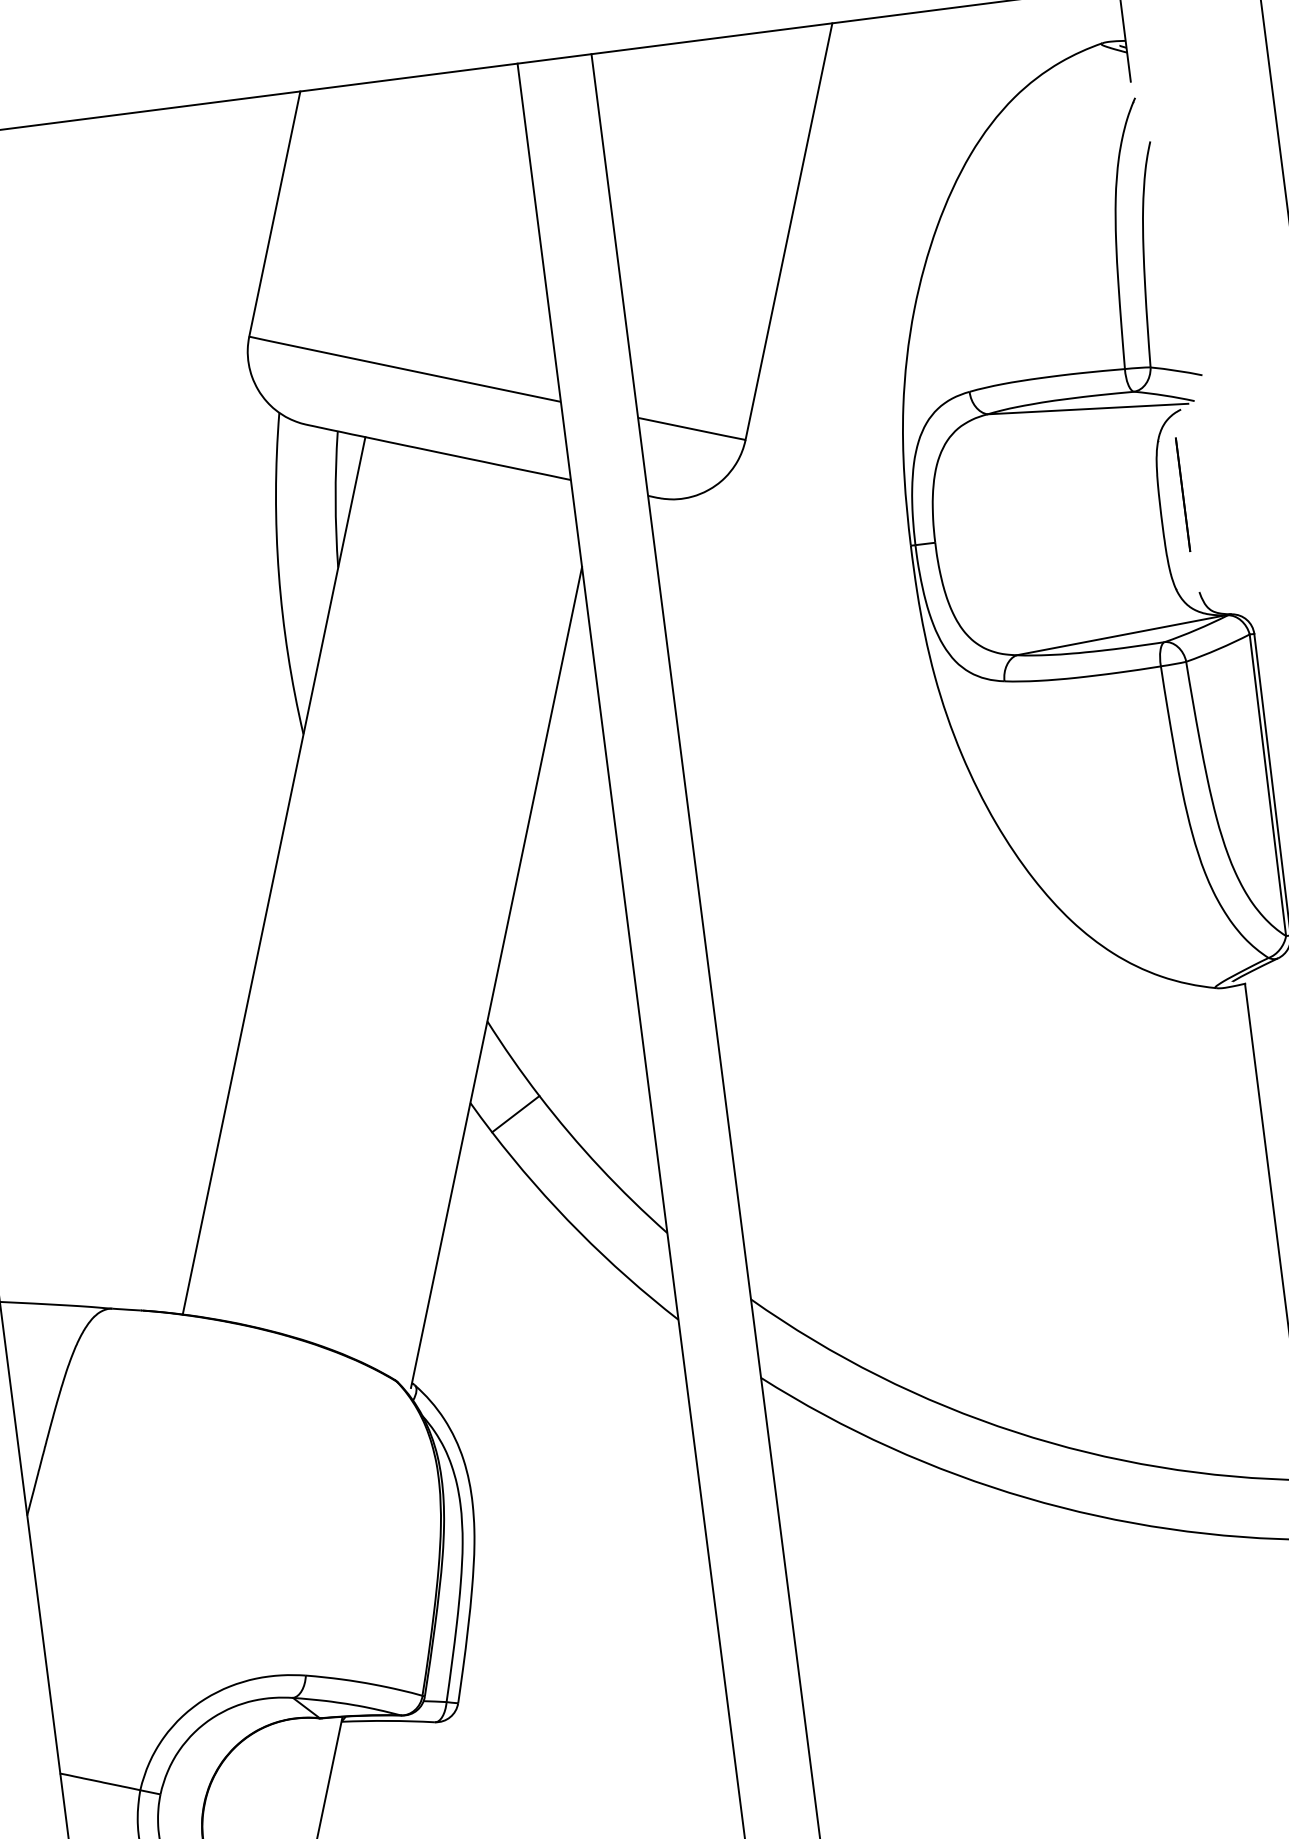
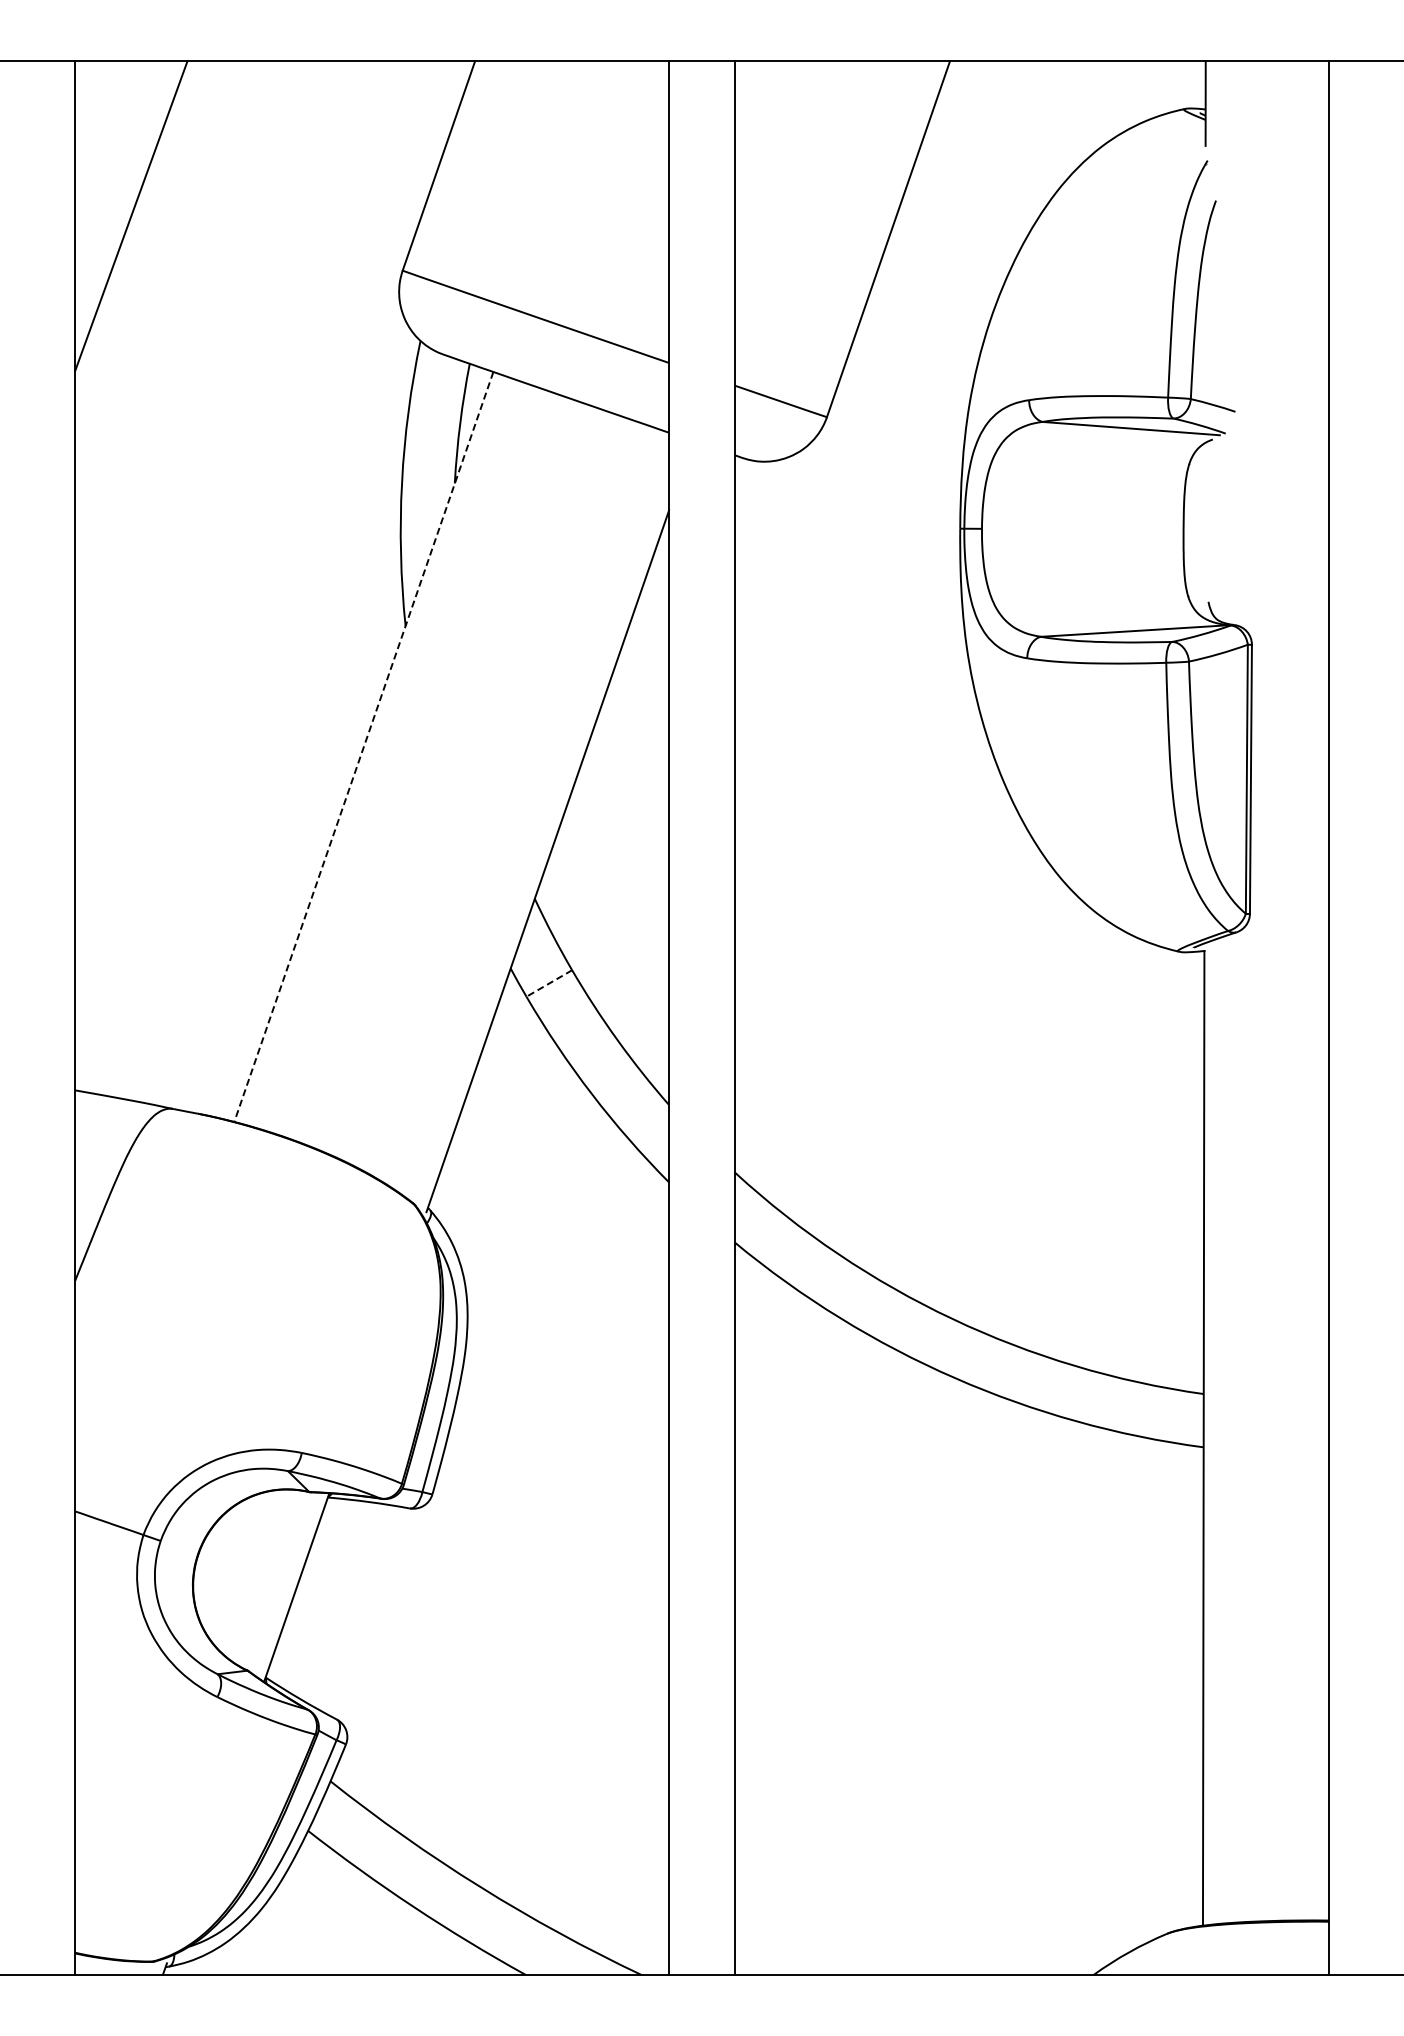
line: (1182, 494) -> (1204, 514), removed
line: (273, 876) -> (363, 747), solid -> dashed
line: (514, 1114) -> (548, 983), solid -> dashed

